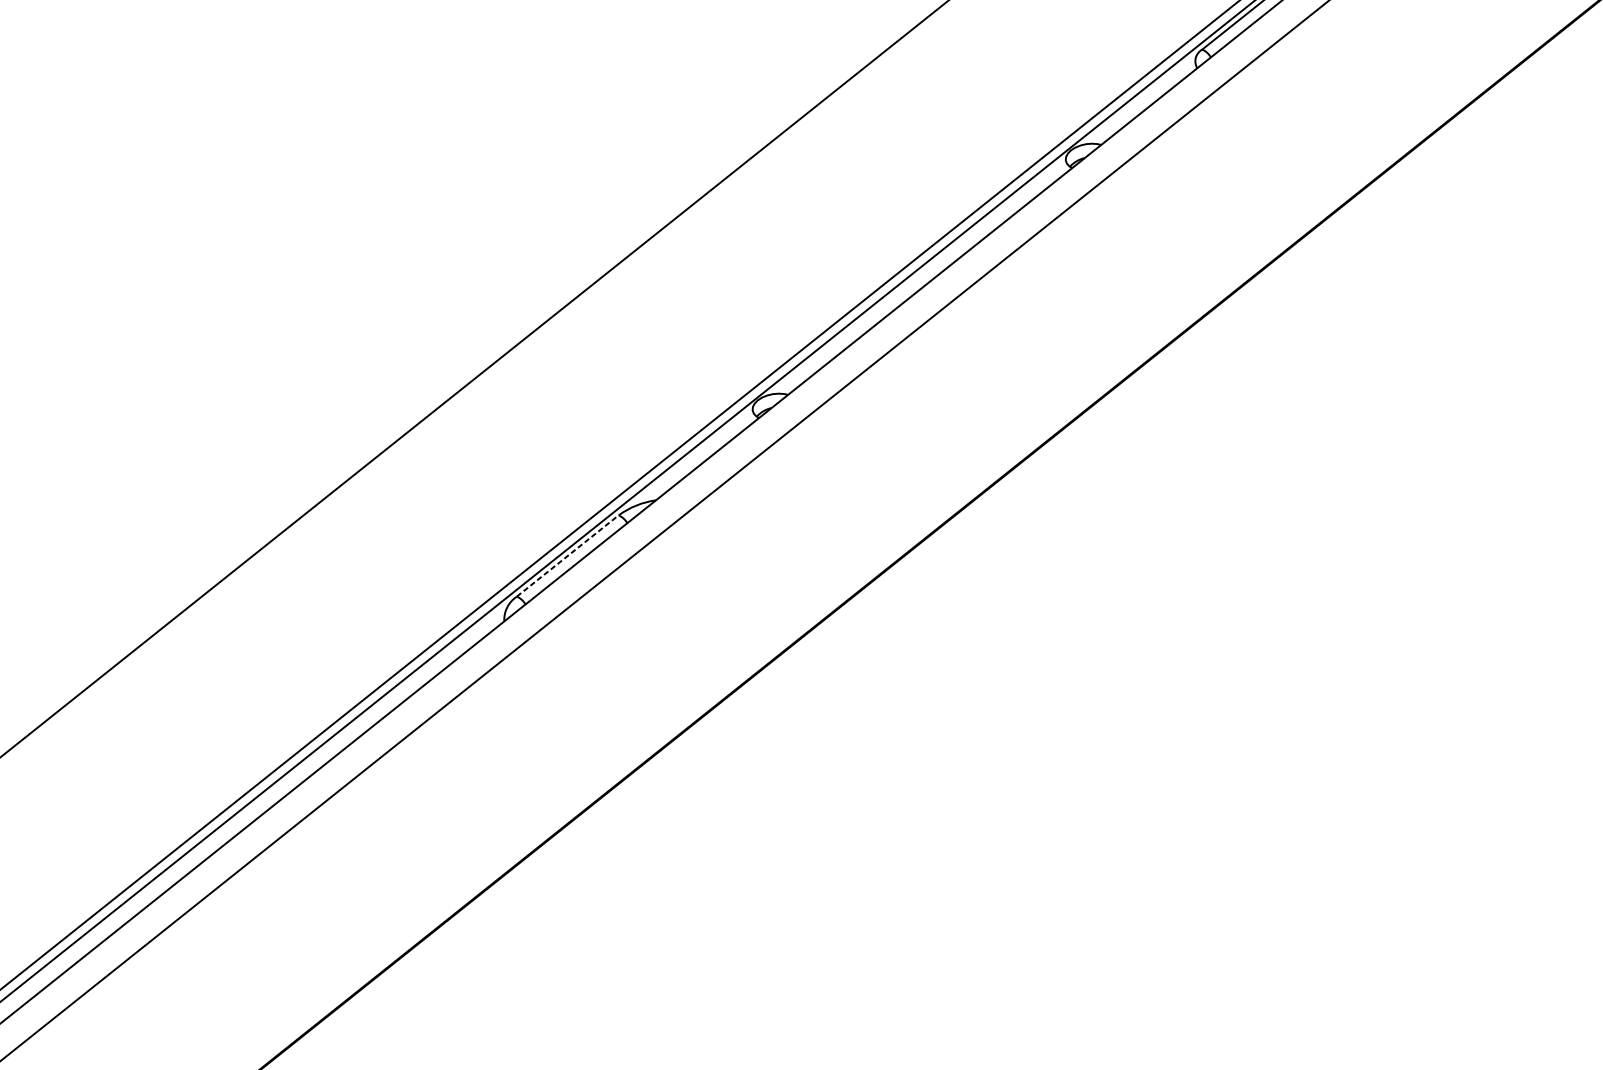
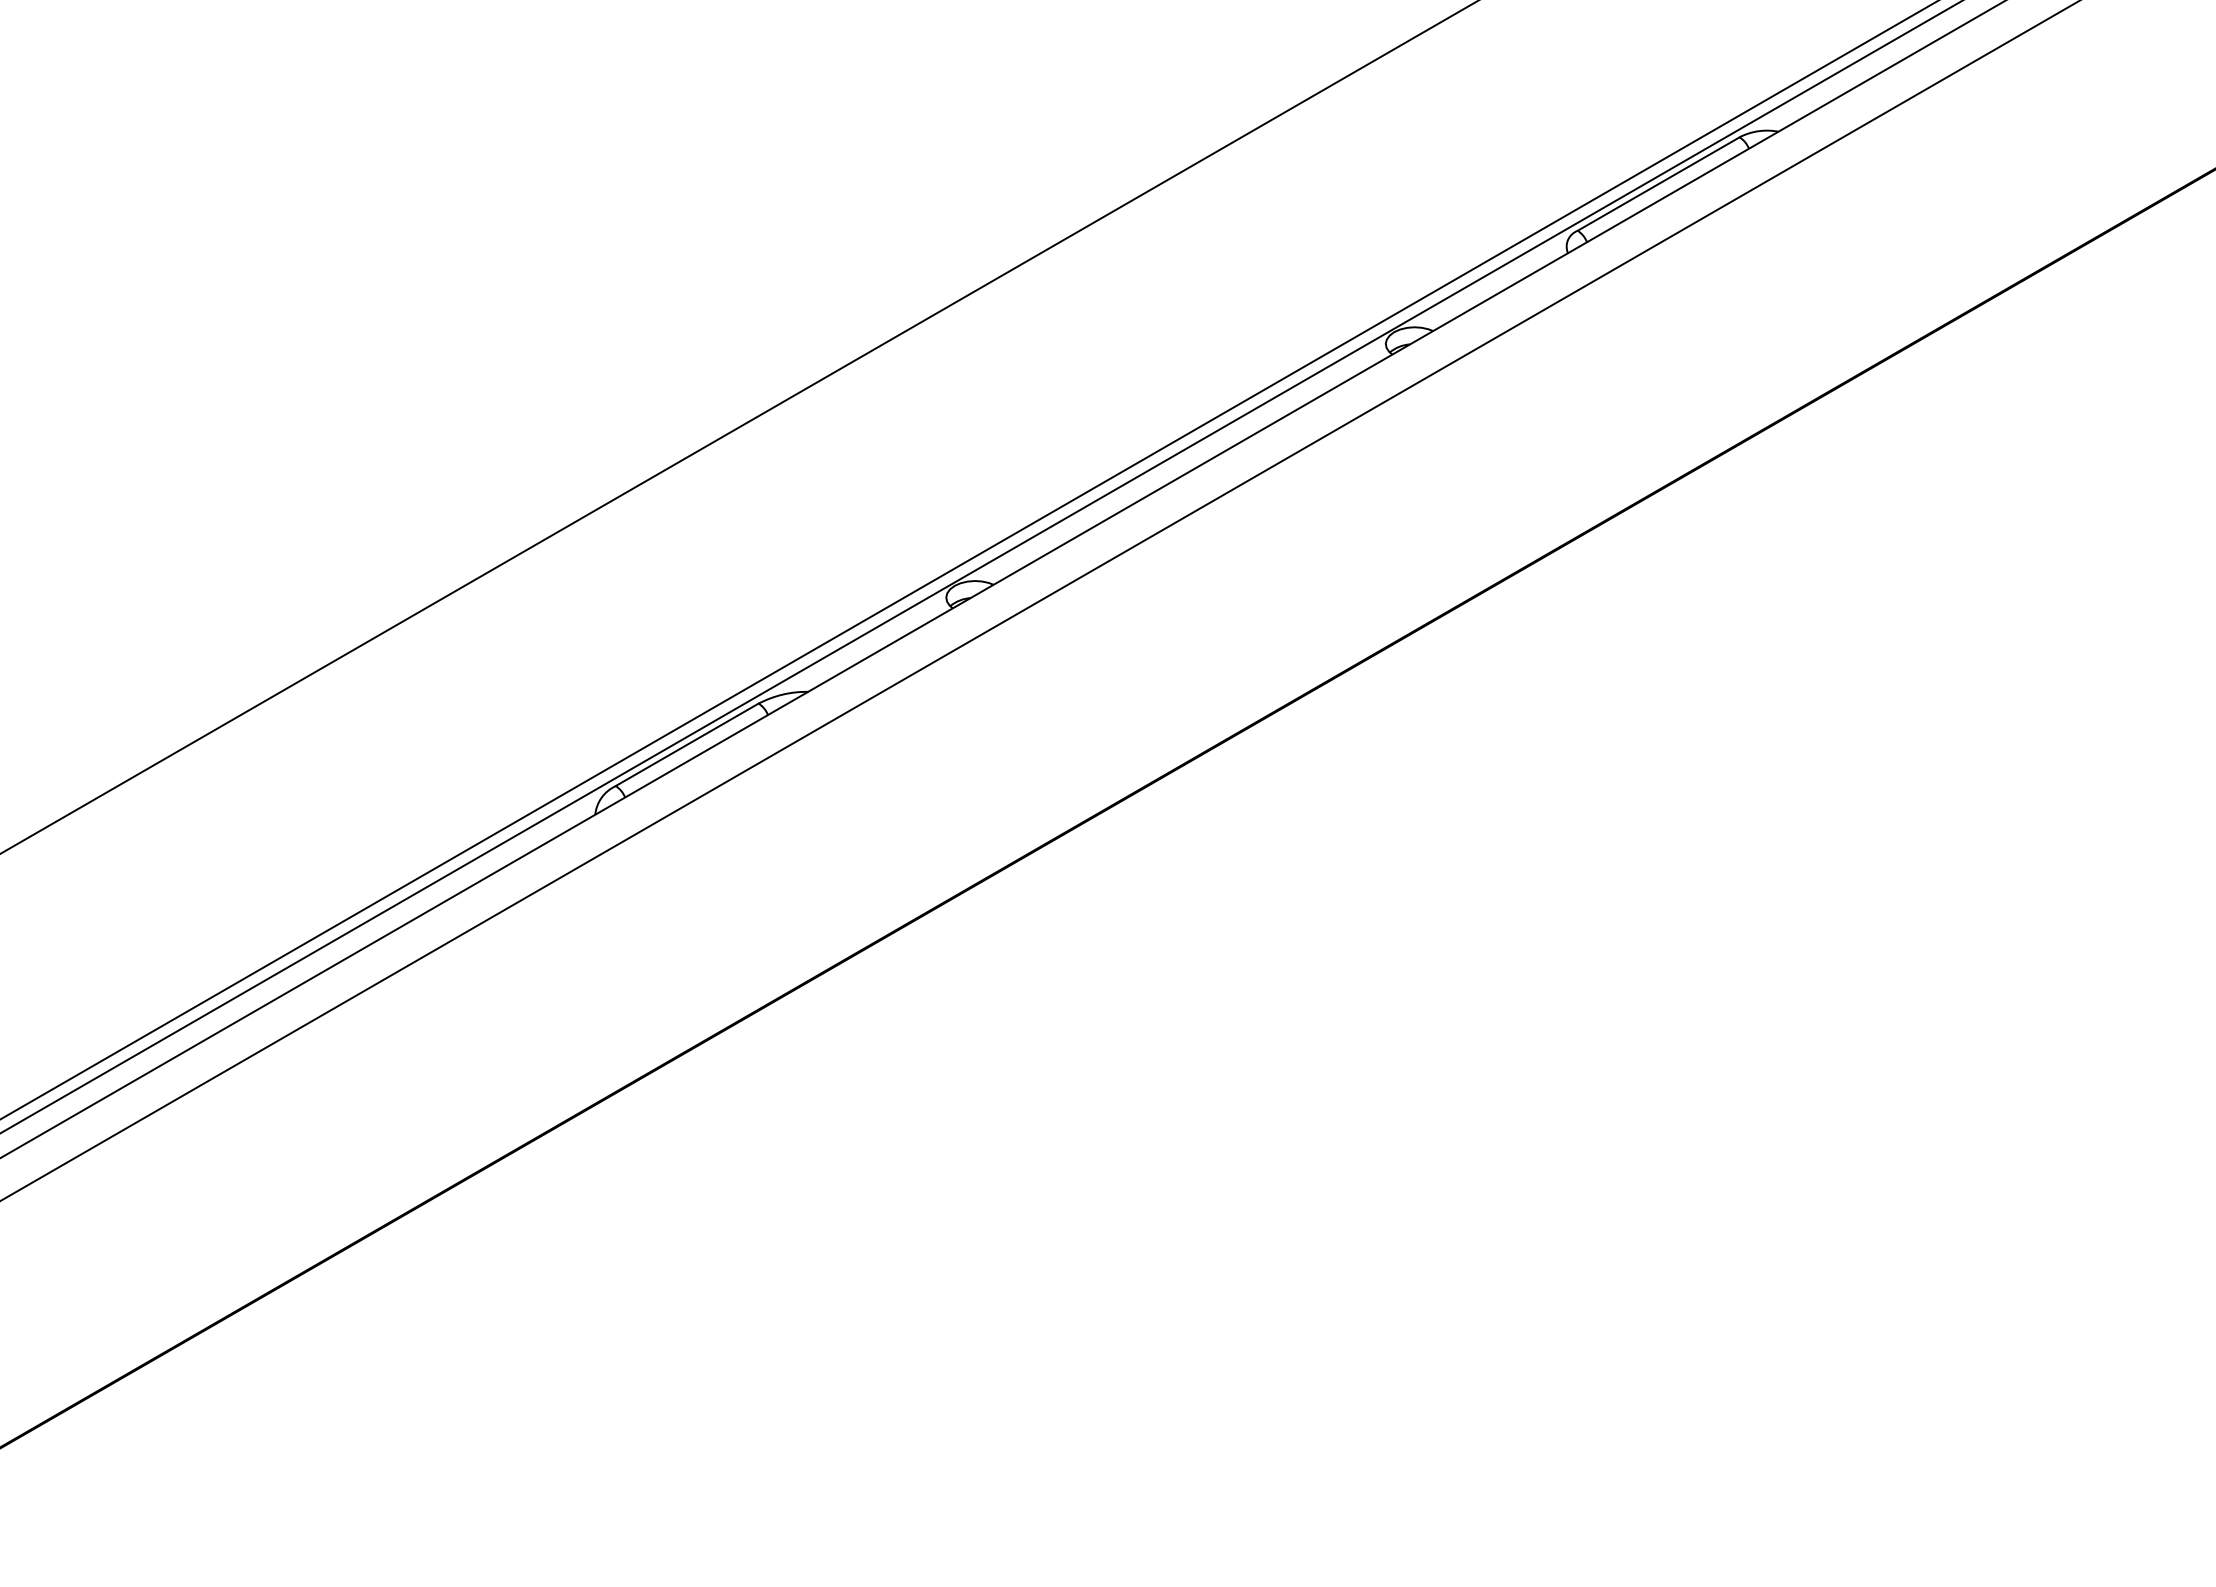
line: (567, 555) -> (687, 744), dashed -> solid

